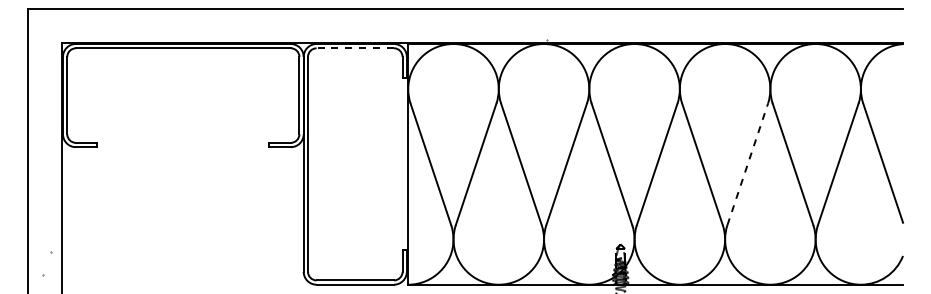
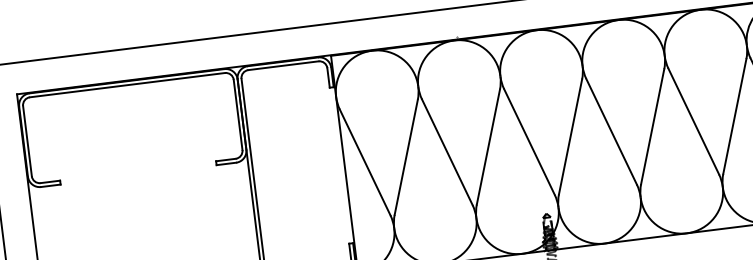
line: (355, 48) -> (283, 65), dashed -> solid
line: (747, 163) -> (652, 125), dashed -> solid

